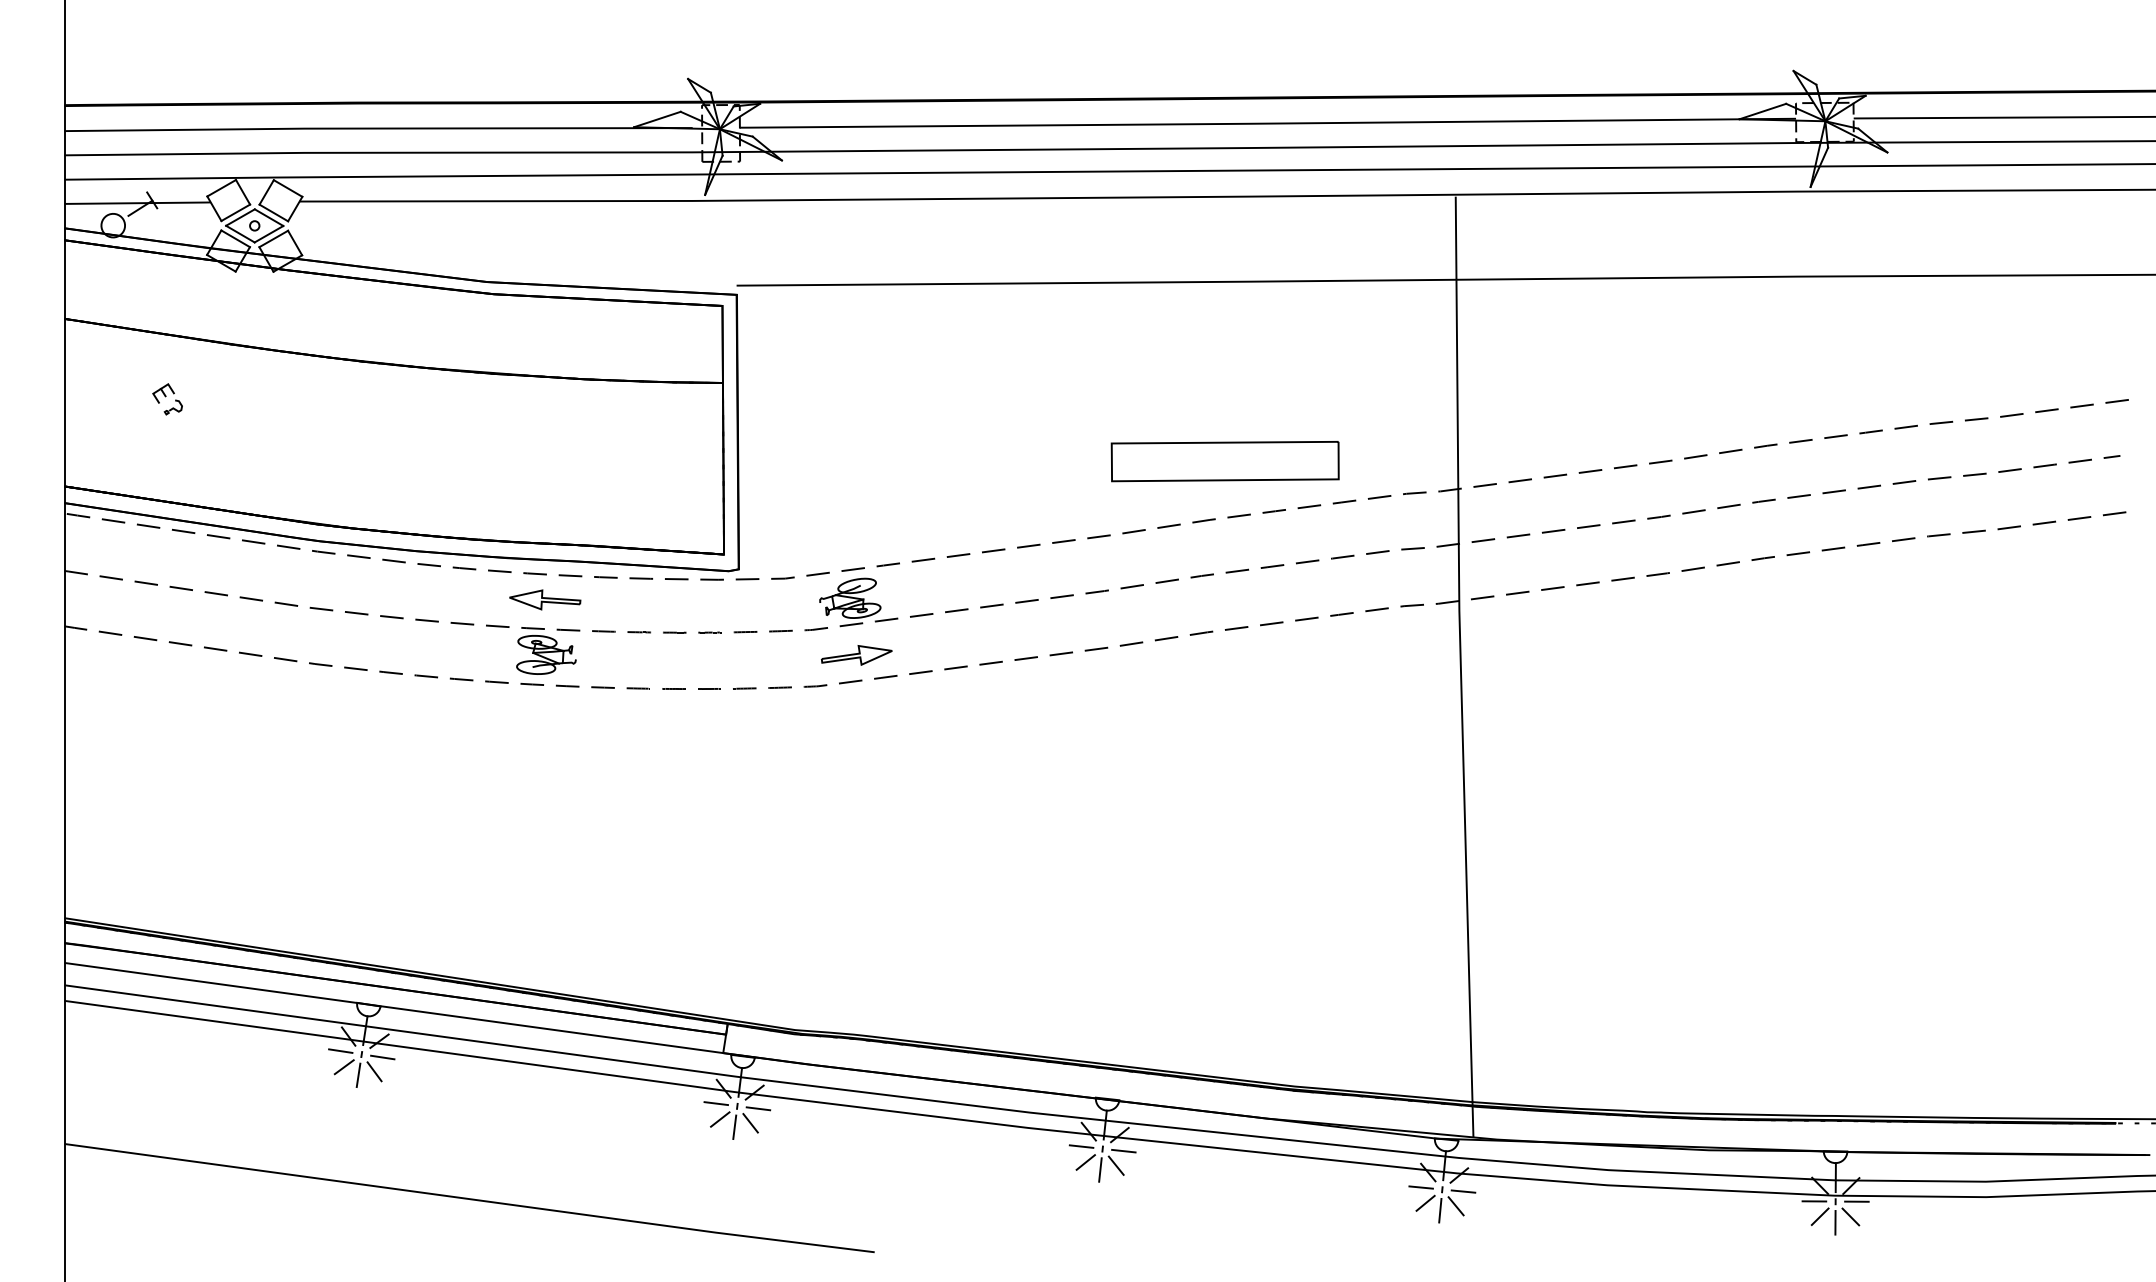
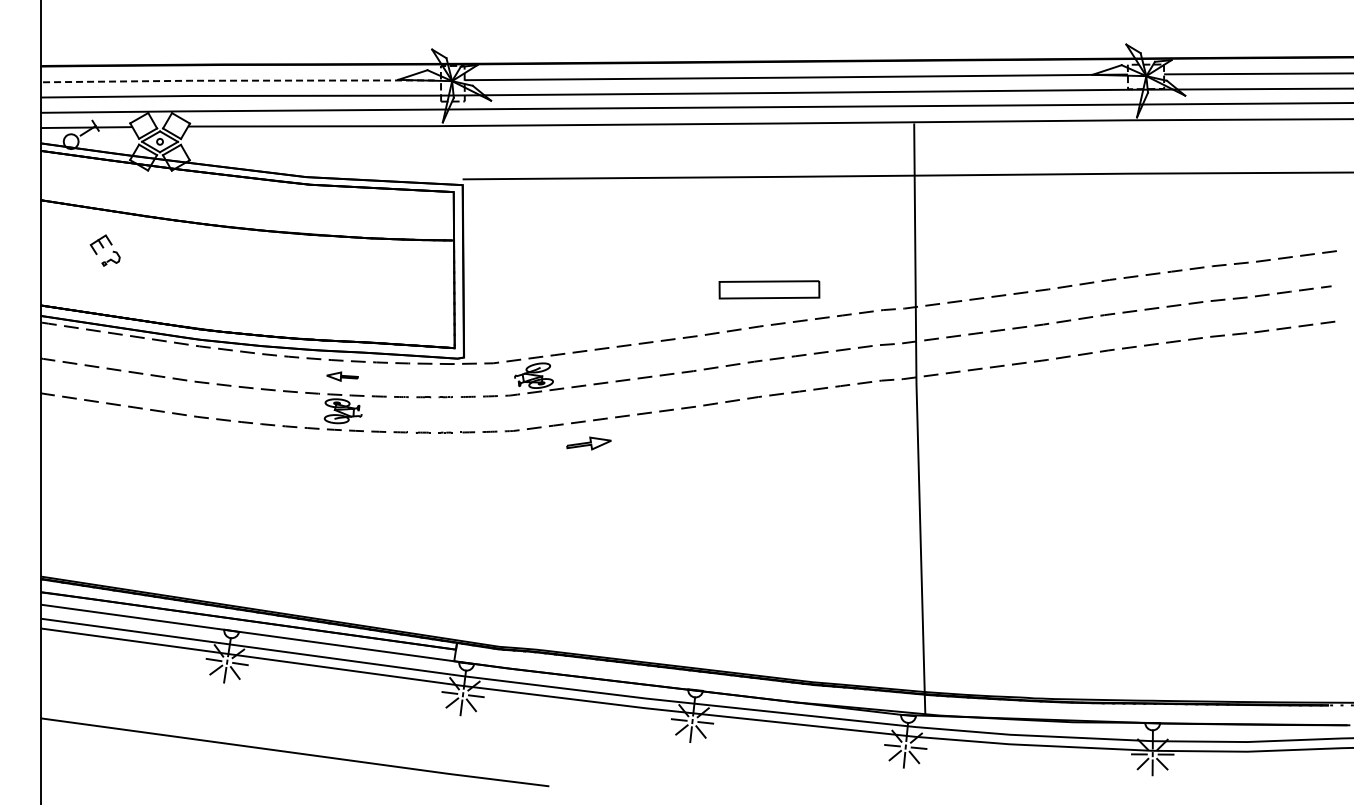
line: (379, 128) -> (238, 80), solid -> dashed
part: (167, 398) -> (105, 250), size x1.6
part: (1225, 461) -> (769, 289), size x0.7
part: (545, 599) -> (342, 376), size x0.7
part: (855, 655) -> (588, 443), moved

